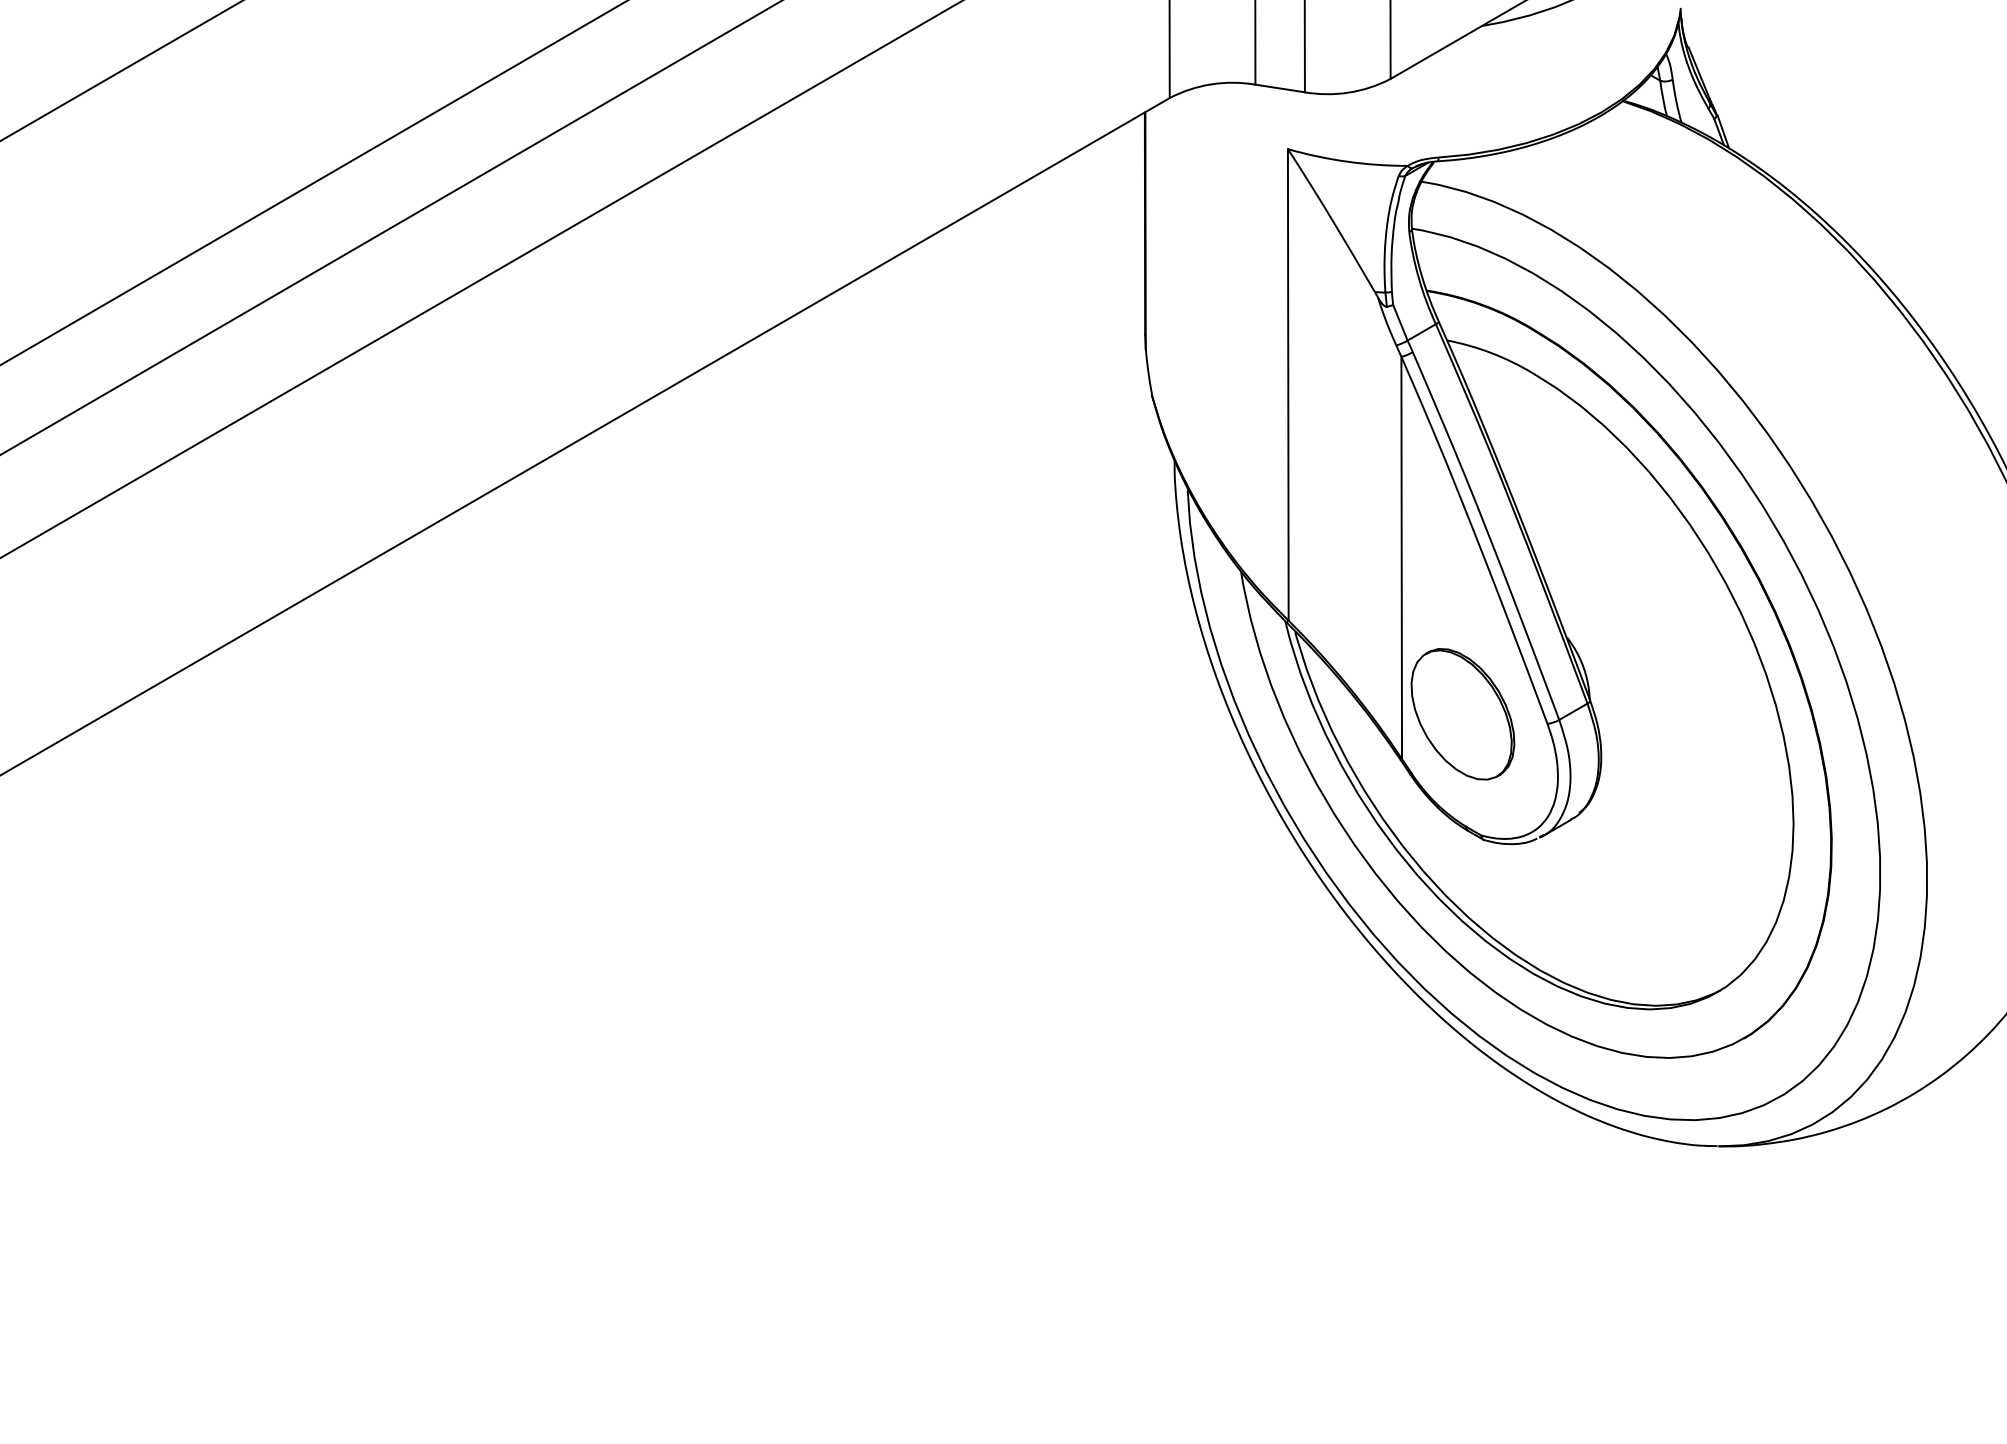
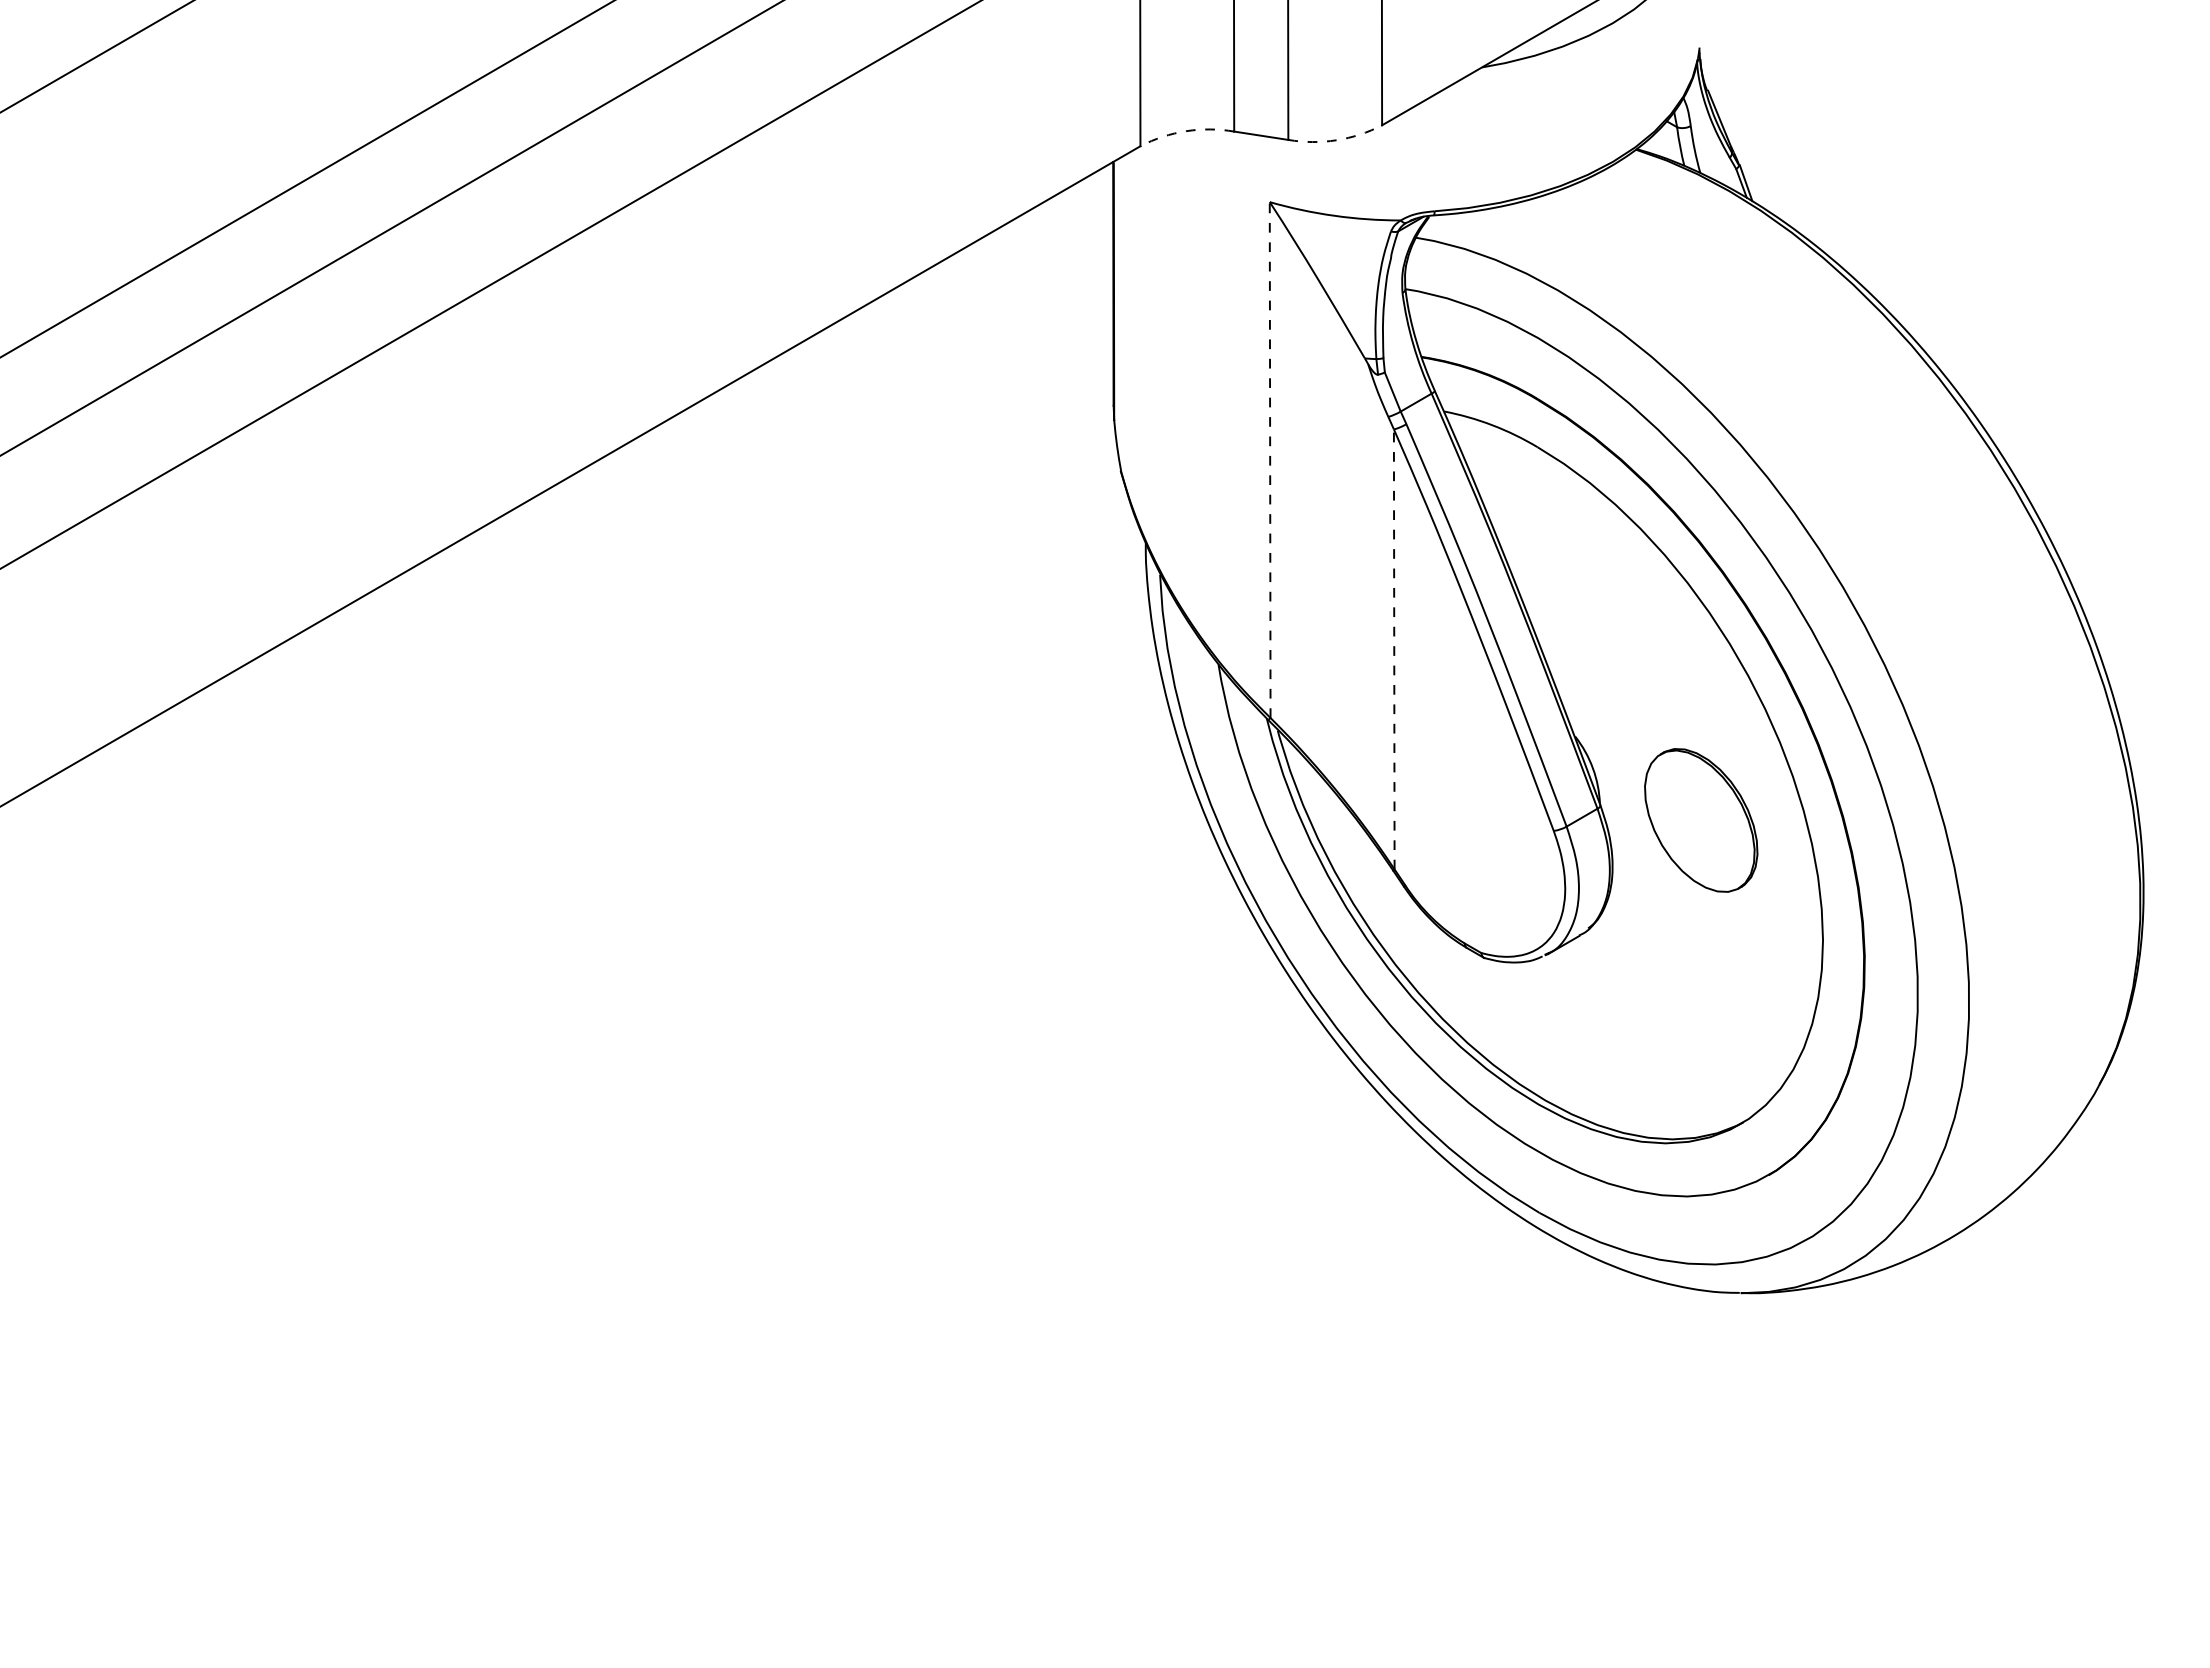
arc: (1211, 84) -> (1186, 131), solid -> dashed
arc: (1348, 92) -> (1336, 140), solid -> dashed
line: (1288, 385) -> (1270, 460), solid -> dashed
line: (1401, 558) -> (1394, 649), solid -> dashed
part: (1463, 714) -> (1701, 820), moved

